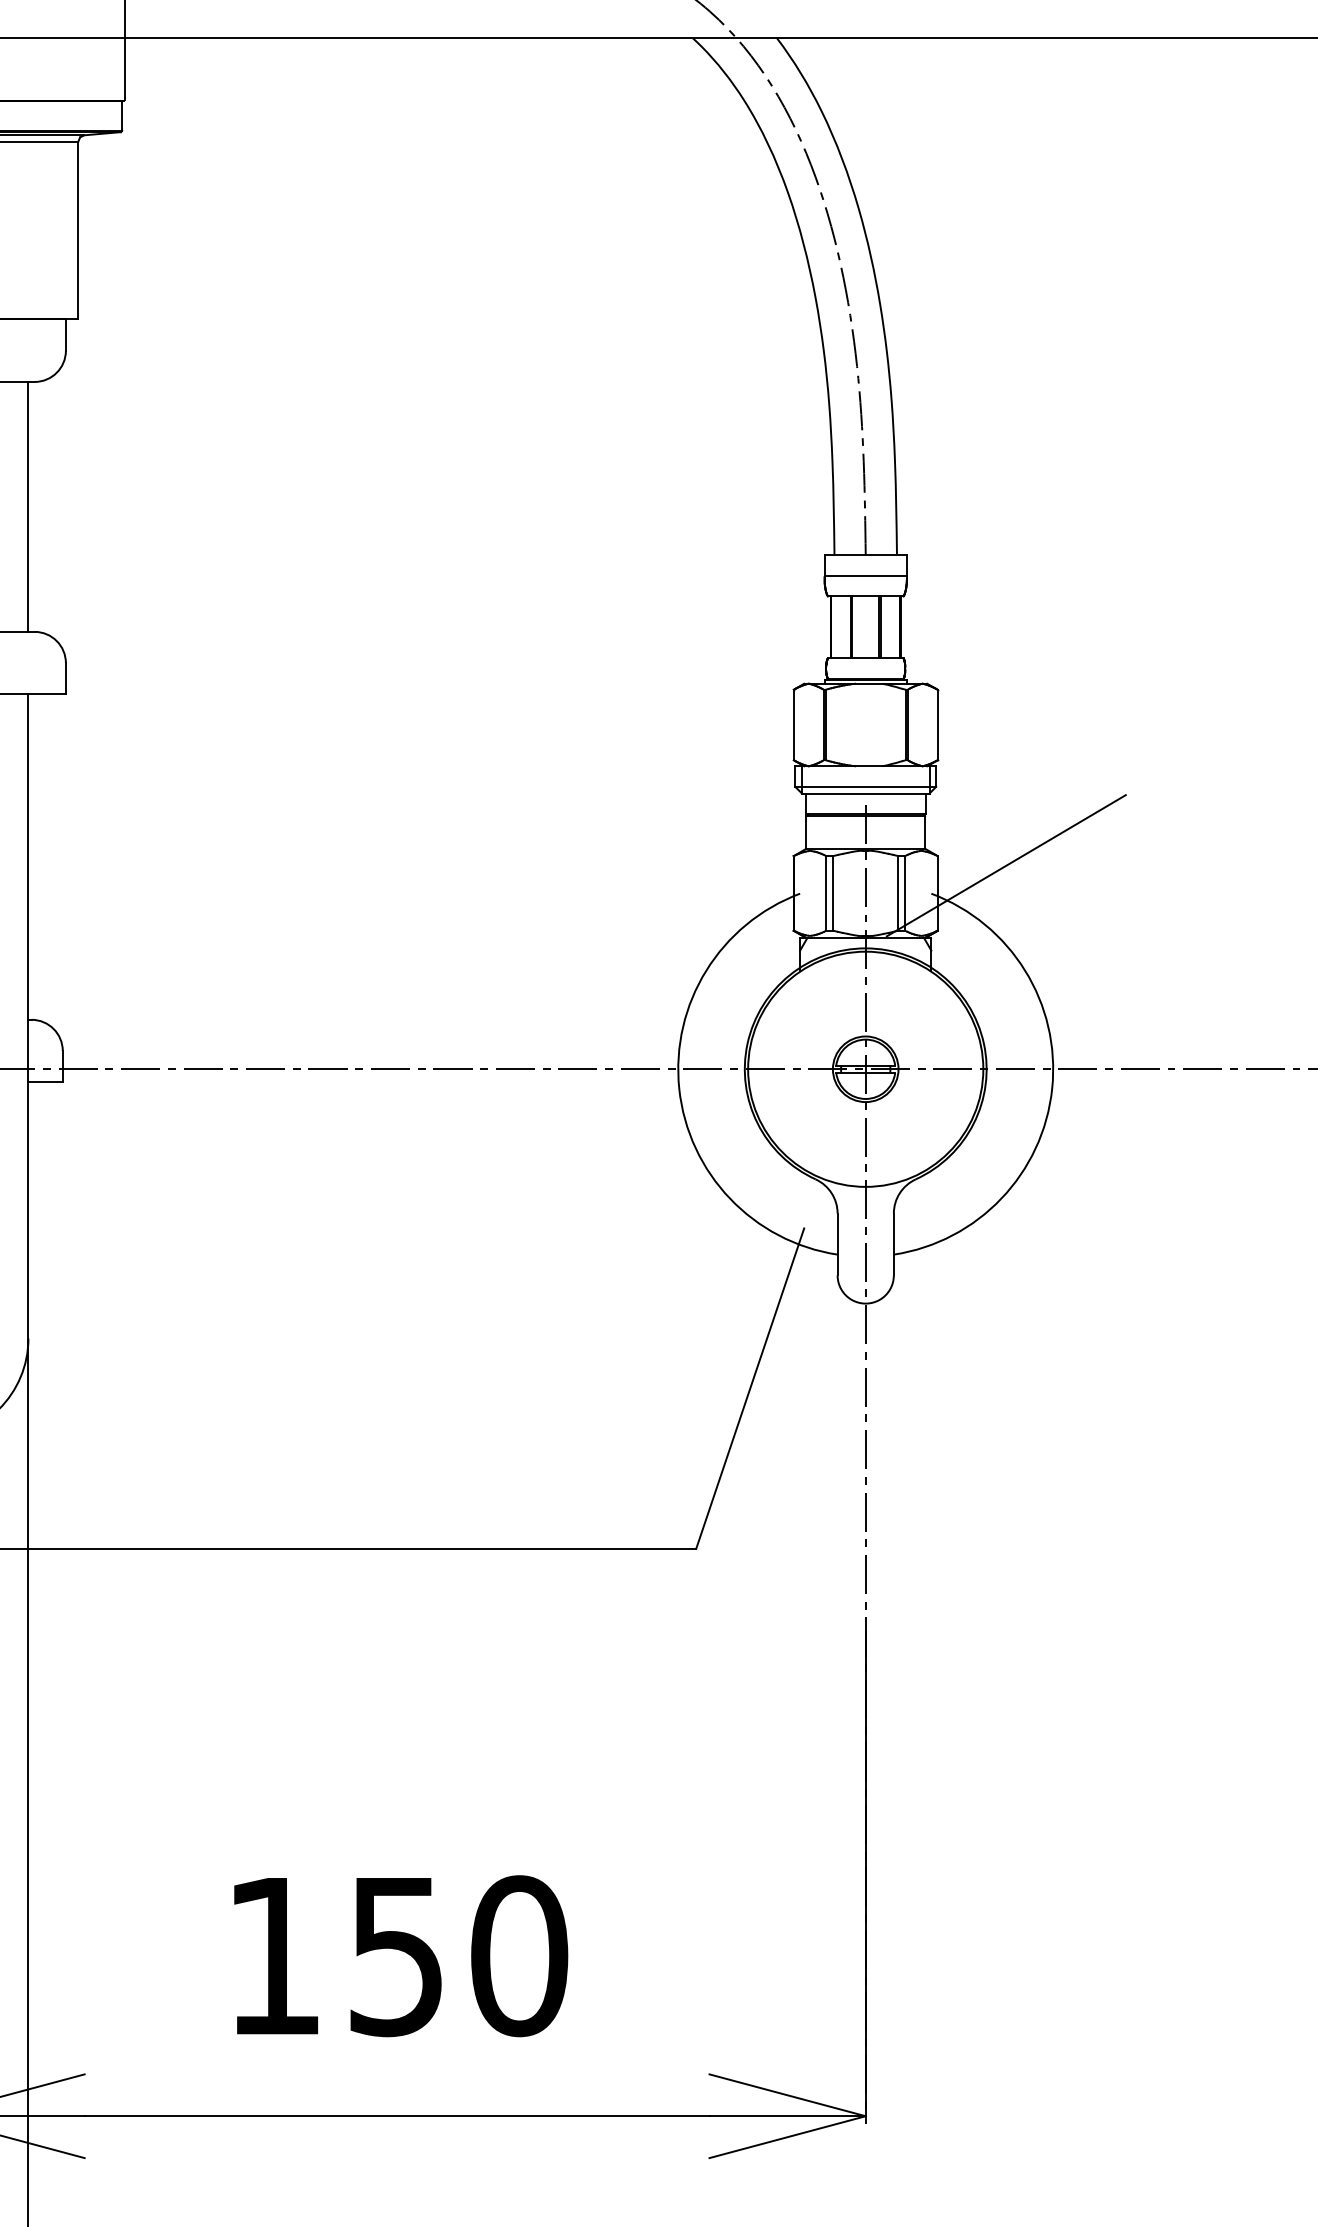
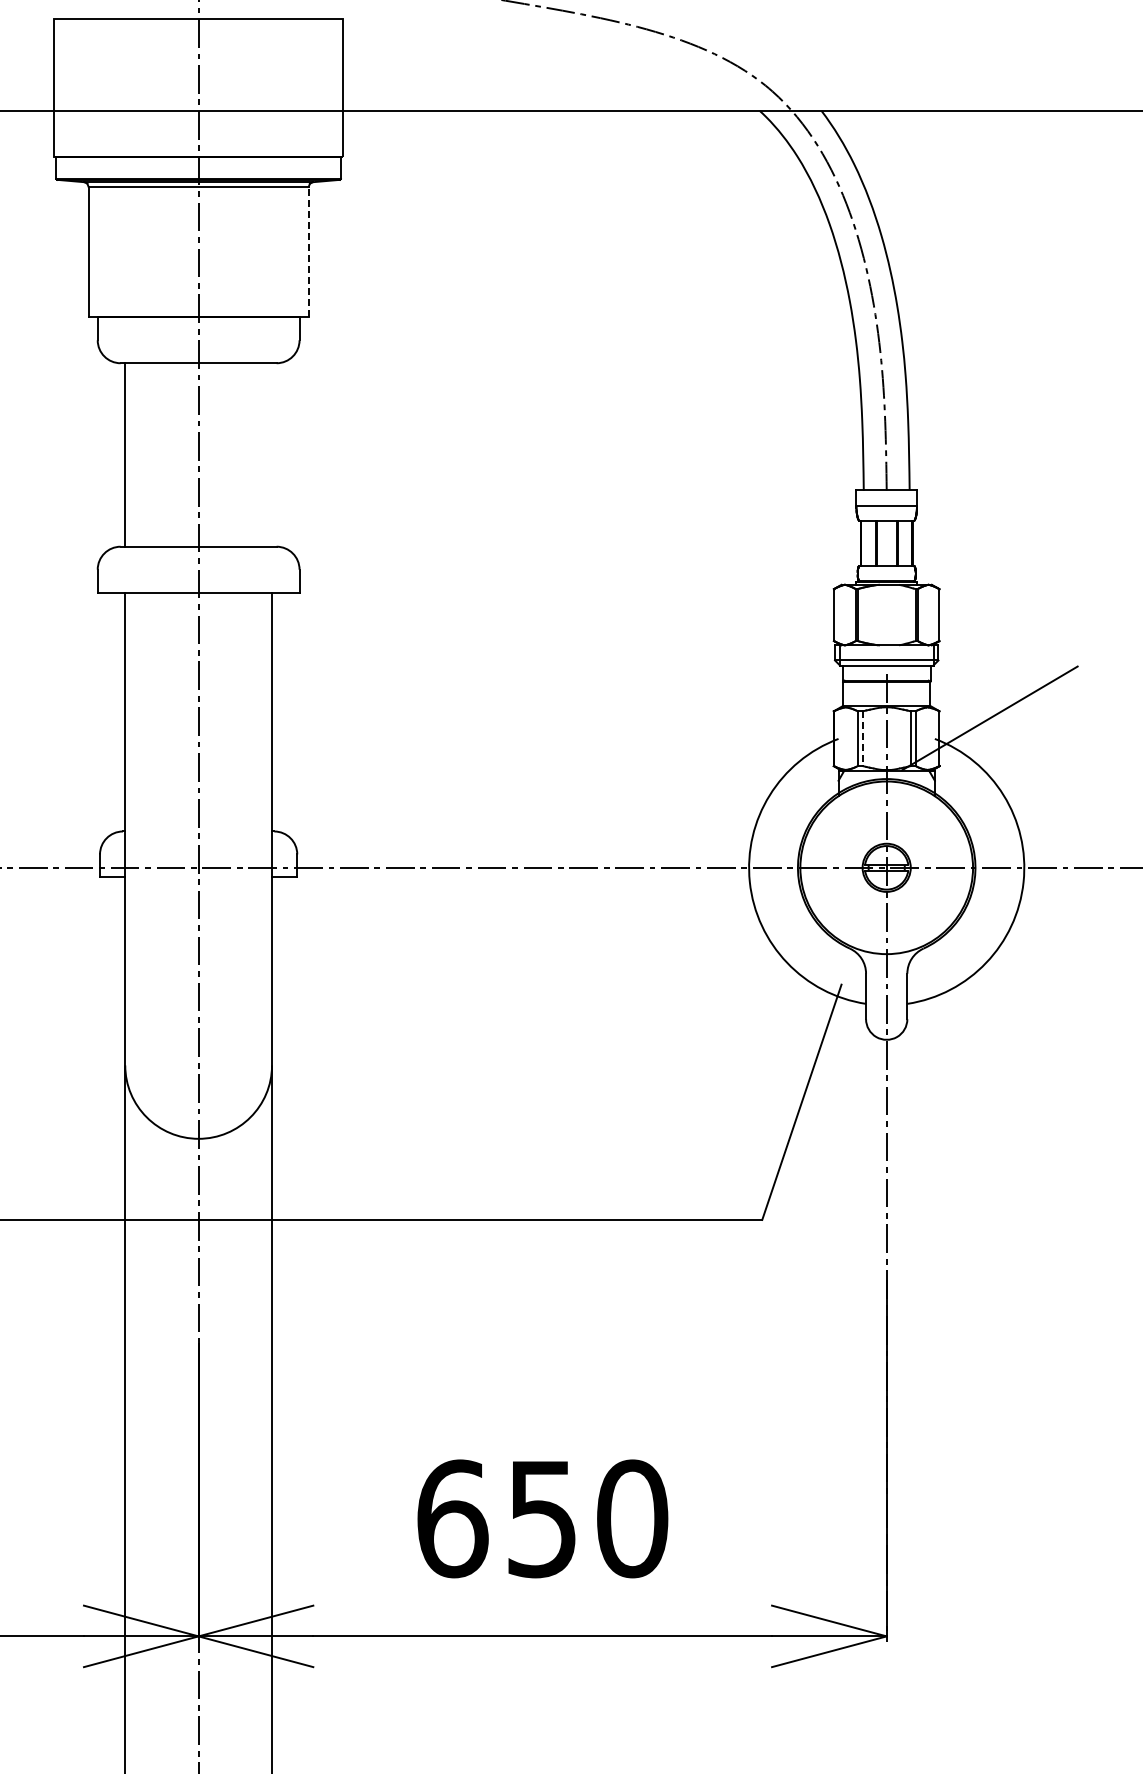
line: (78, 229) -> (308, 251), solid -> dashed
line: (29, 506) -> (272, 454), removed
line: (832, 894) -> (862, 739), solid -> dashed
text: (274, 1955) -> (452, 1518), 150 -> 650

